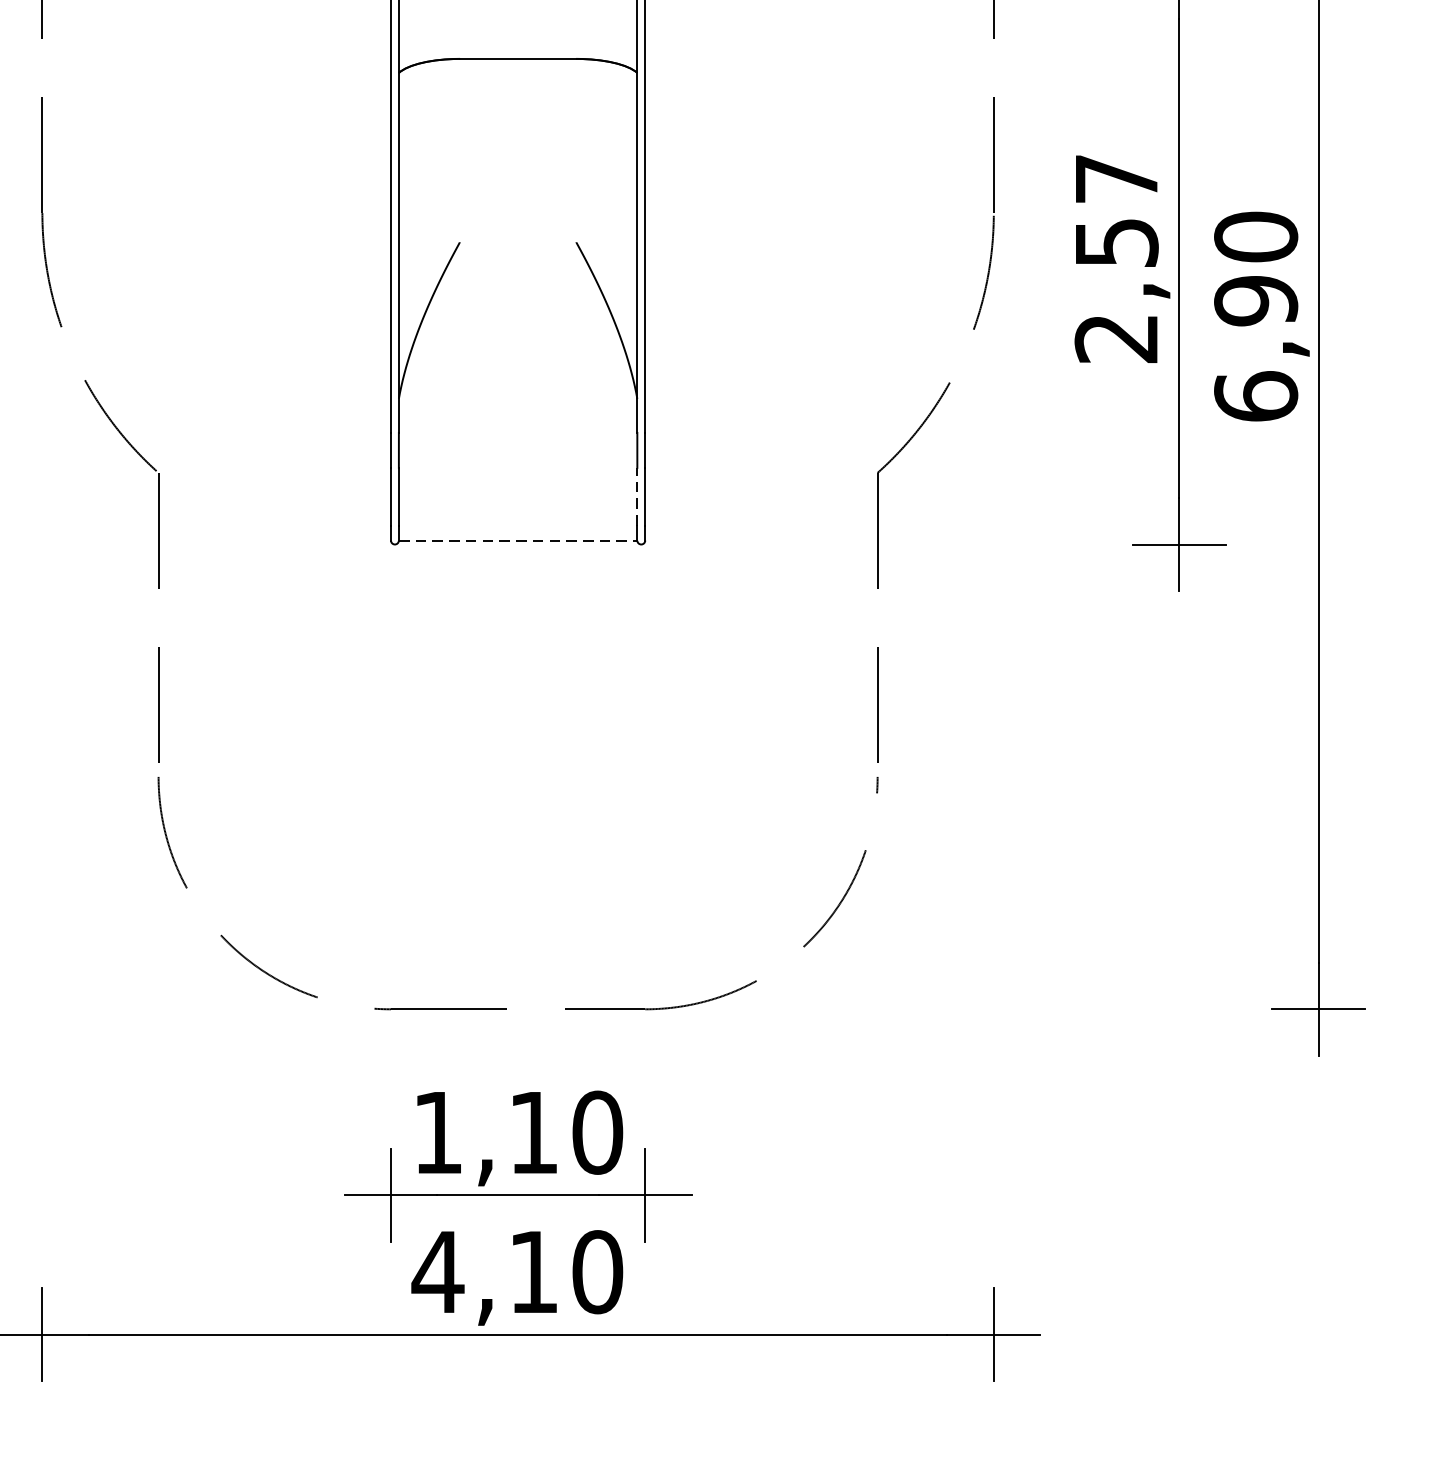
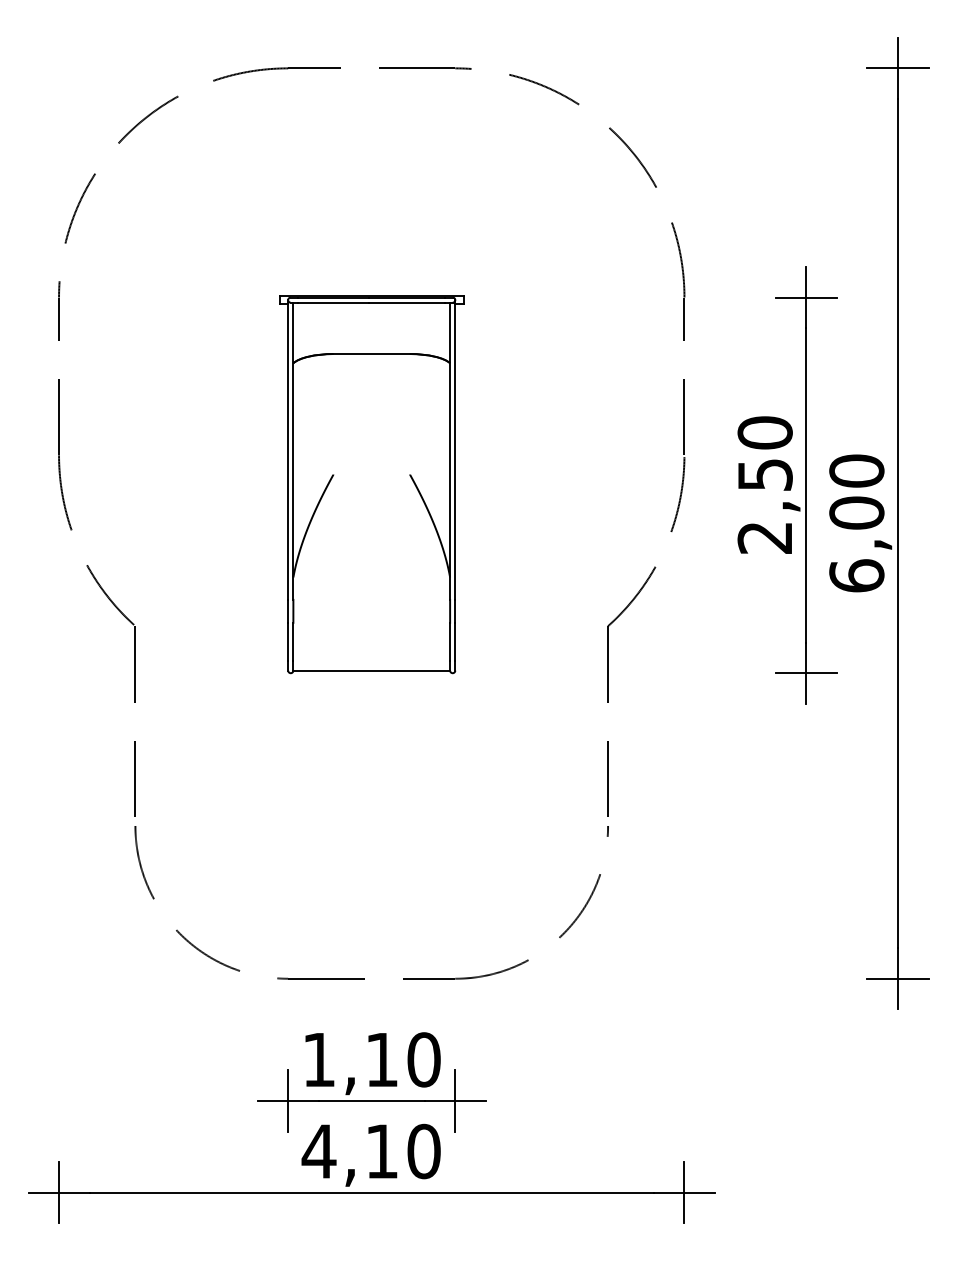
text: (1115, 178) -> (764, 432), 2,57 -> 2,50
text: (1255, 300) -> (856, 512), 6,90 -> 6,00
line: (637, 496) -> (450, 641), dashed -> solid
line: (519, 540) -> (372, 670), dashed -> solid

